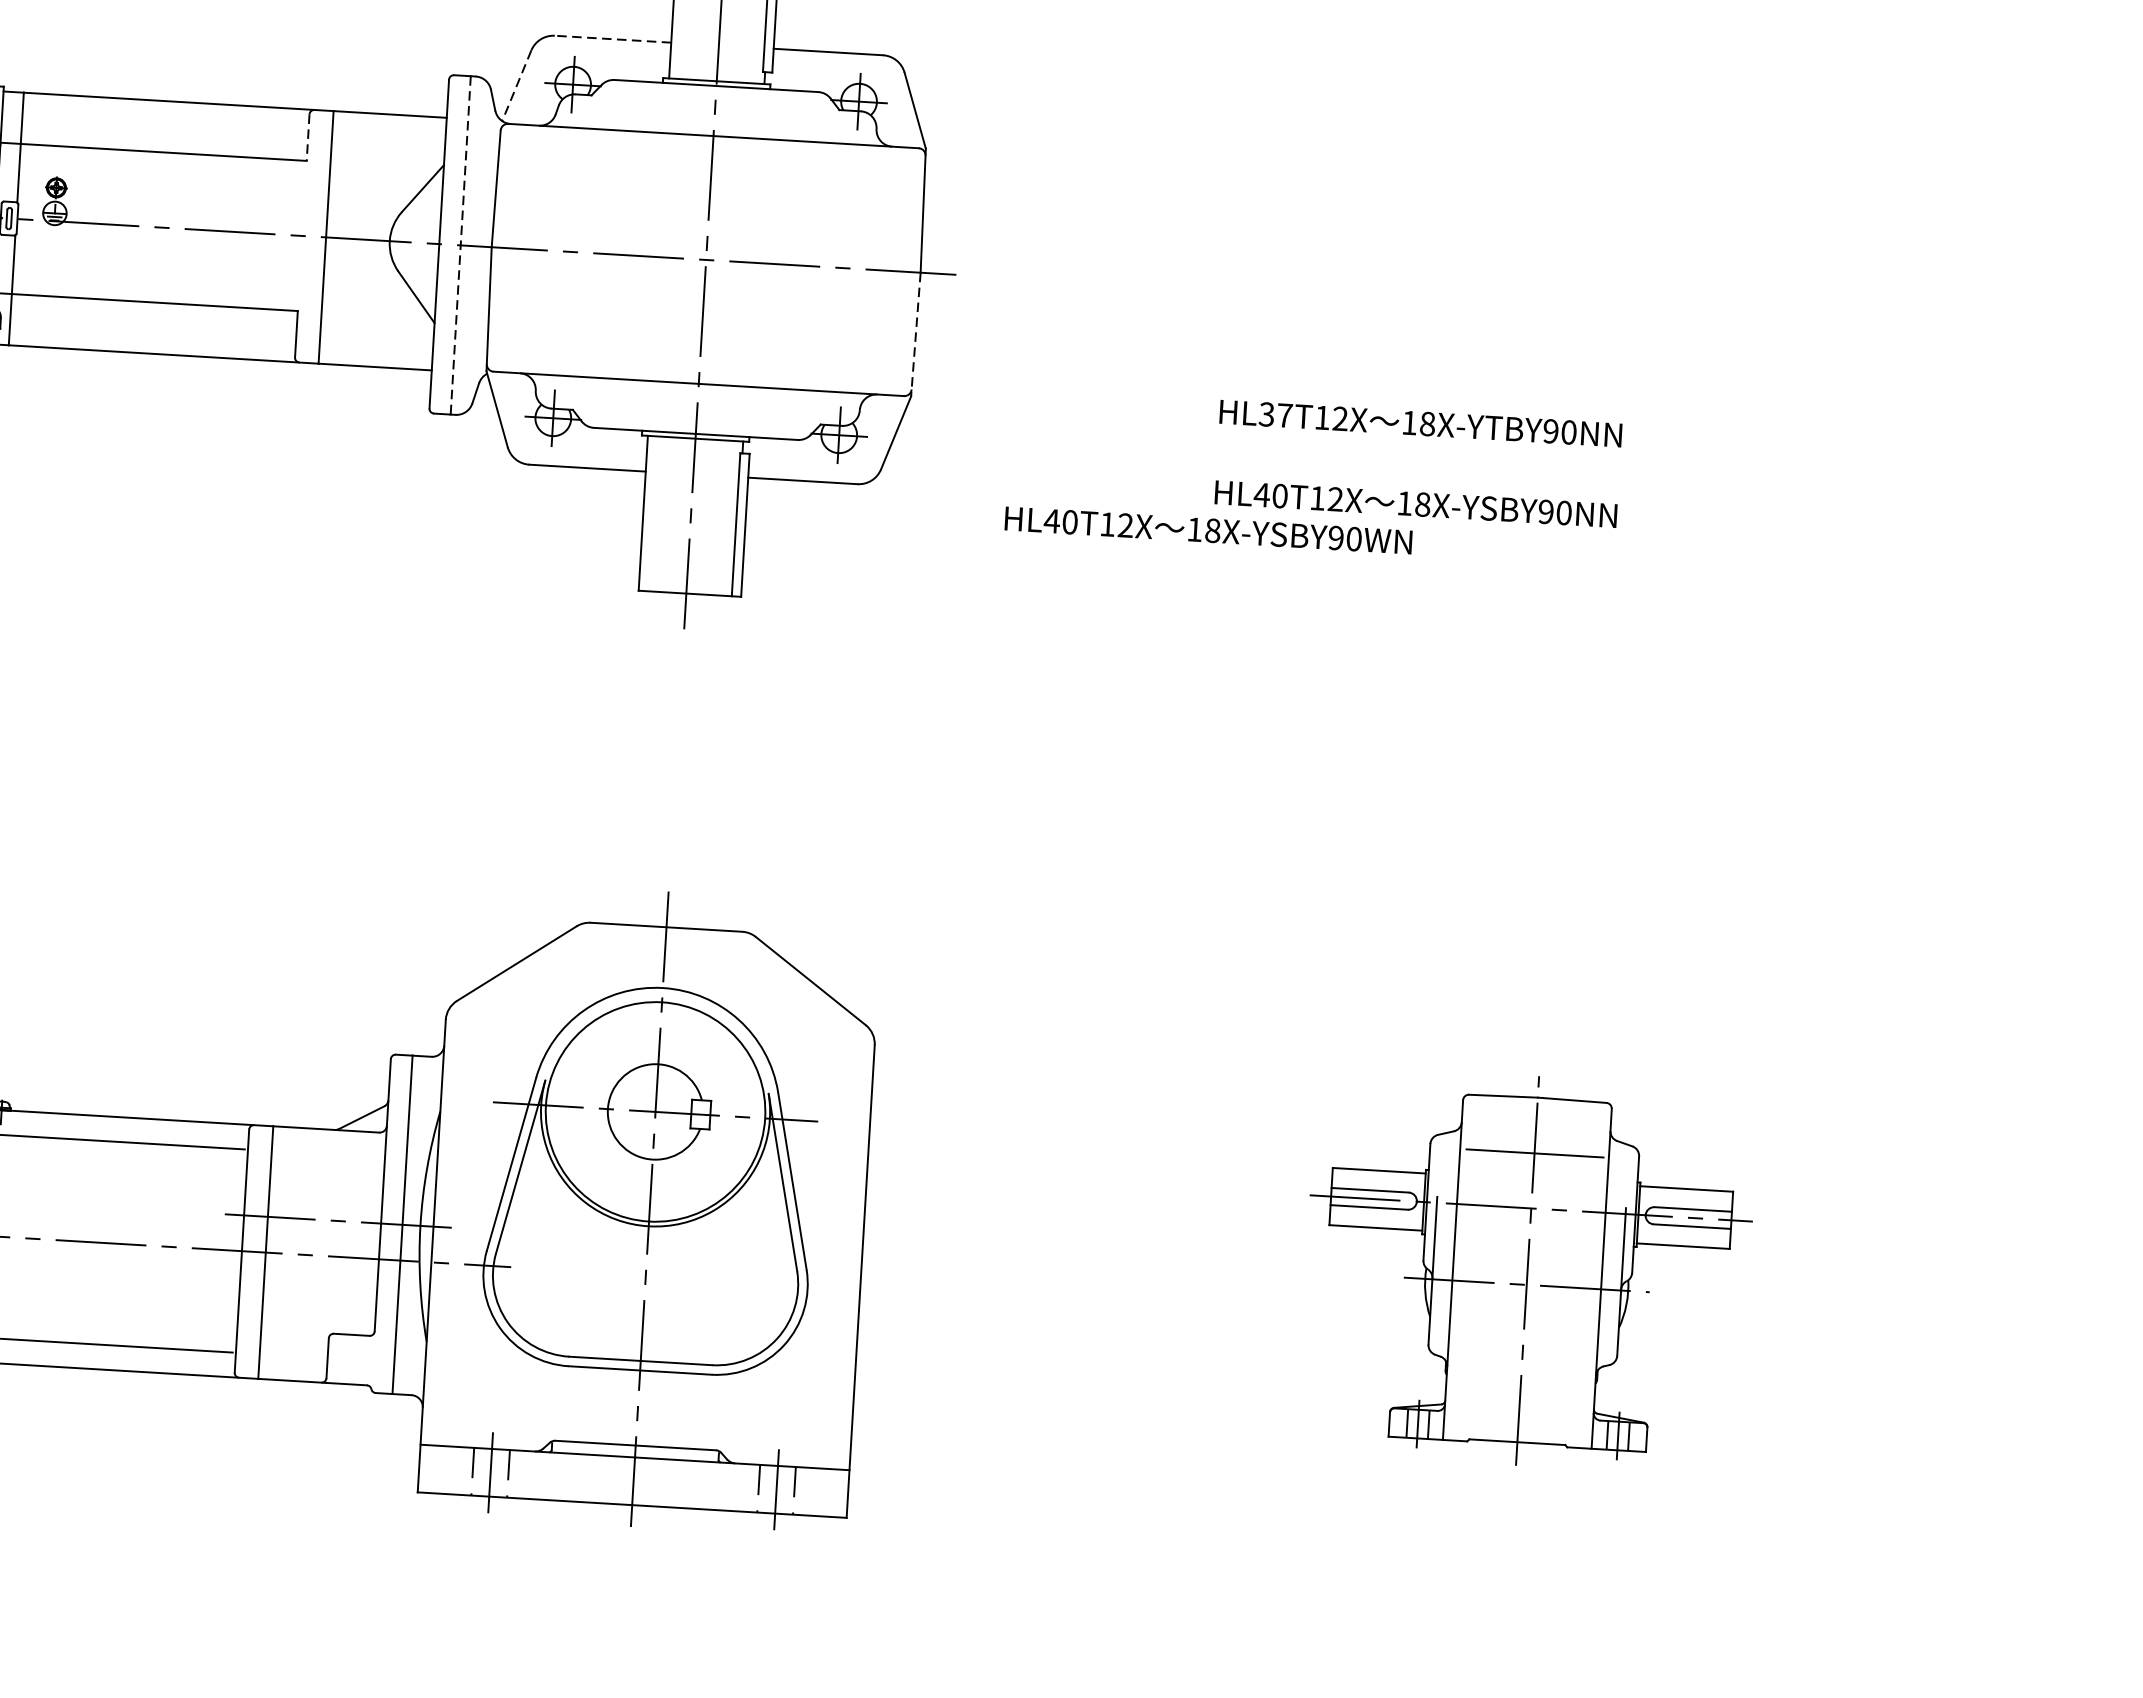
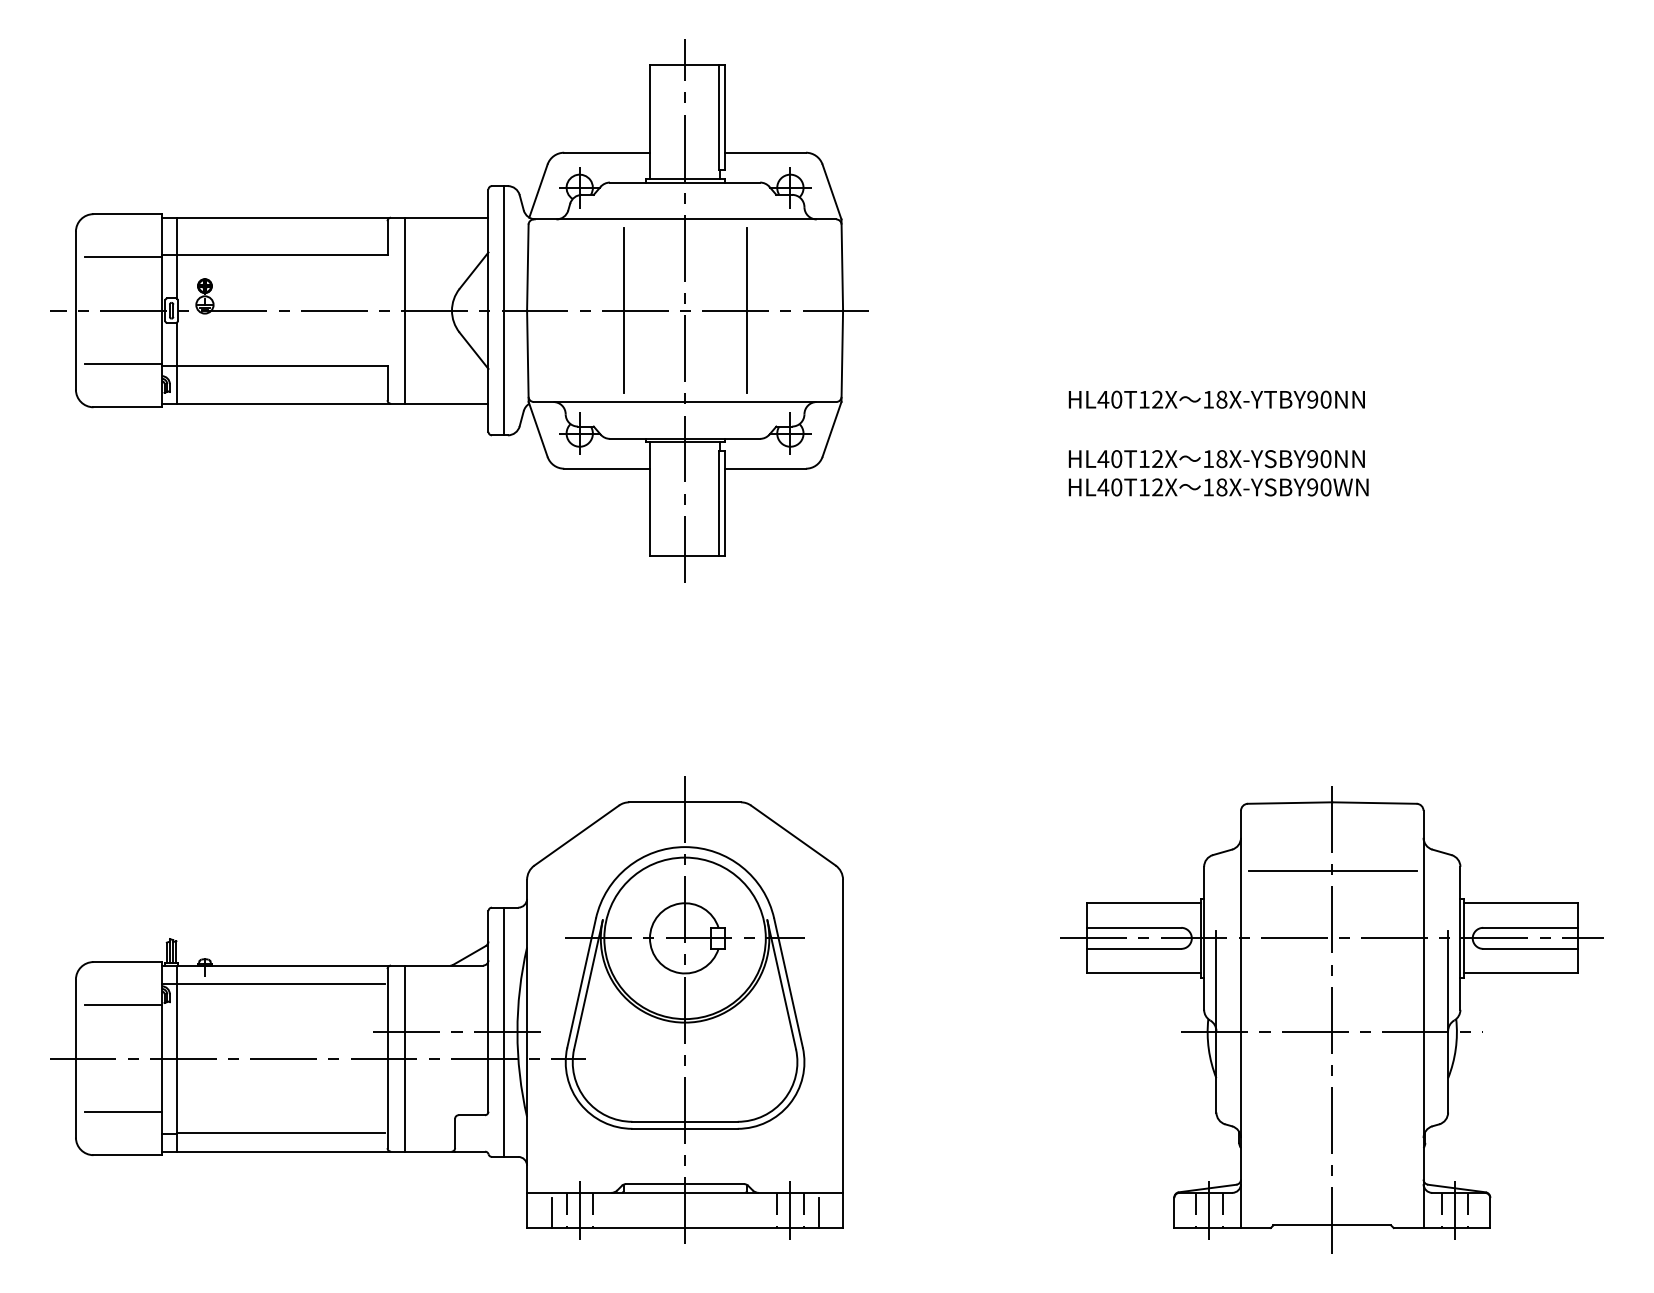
line: (613, 38) -> (607, 152), dashed -> solid
line: (516, 86) -> (538, 191), dashed -> solid
line: (308, 137) -> (387, 238), dashed -> solid
line: (461, 245) -> (504, 310), dashed -> solid
line: (622, 254) -> (623, 310), added
line: (789, 264) -> (746, 310), added
line: (916, 334) -> (842, 356), dashed -> solid
text: (1275, 414) -> (1109, 399), HL37T12X -> HL40T12X
text: (1208, 530) -> (1218, 487), moved
part: (1526, 1274) -> (1331, 1019), size x1.67
line: (452, 1473) -> (551, 1212), added
line: (814, 1494) -> (818, 1212), added

